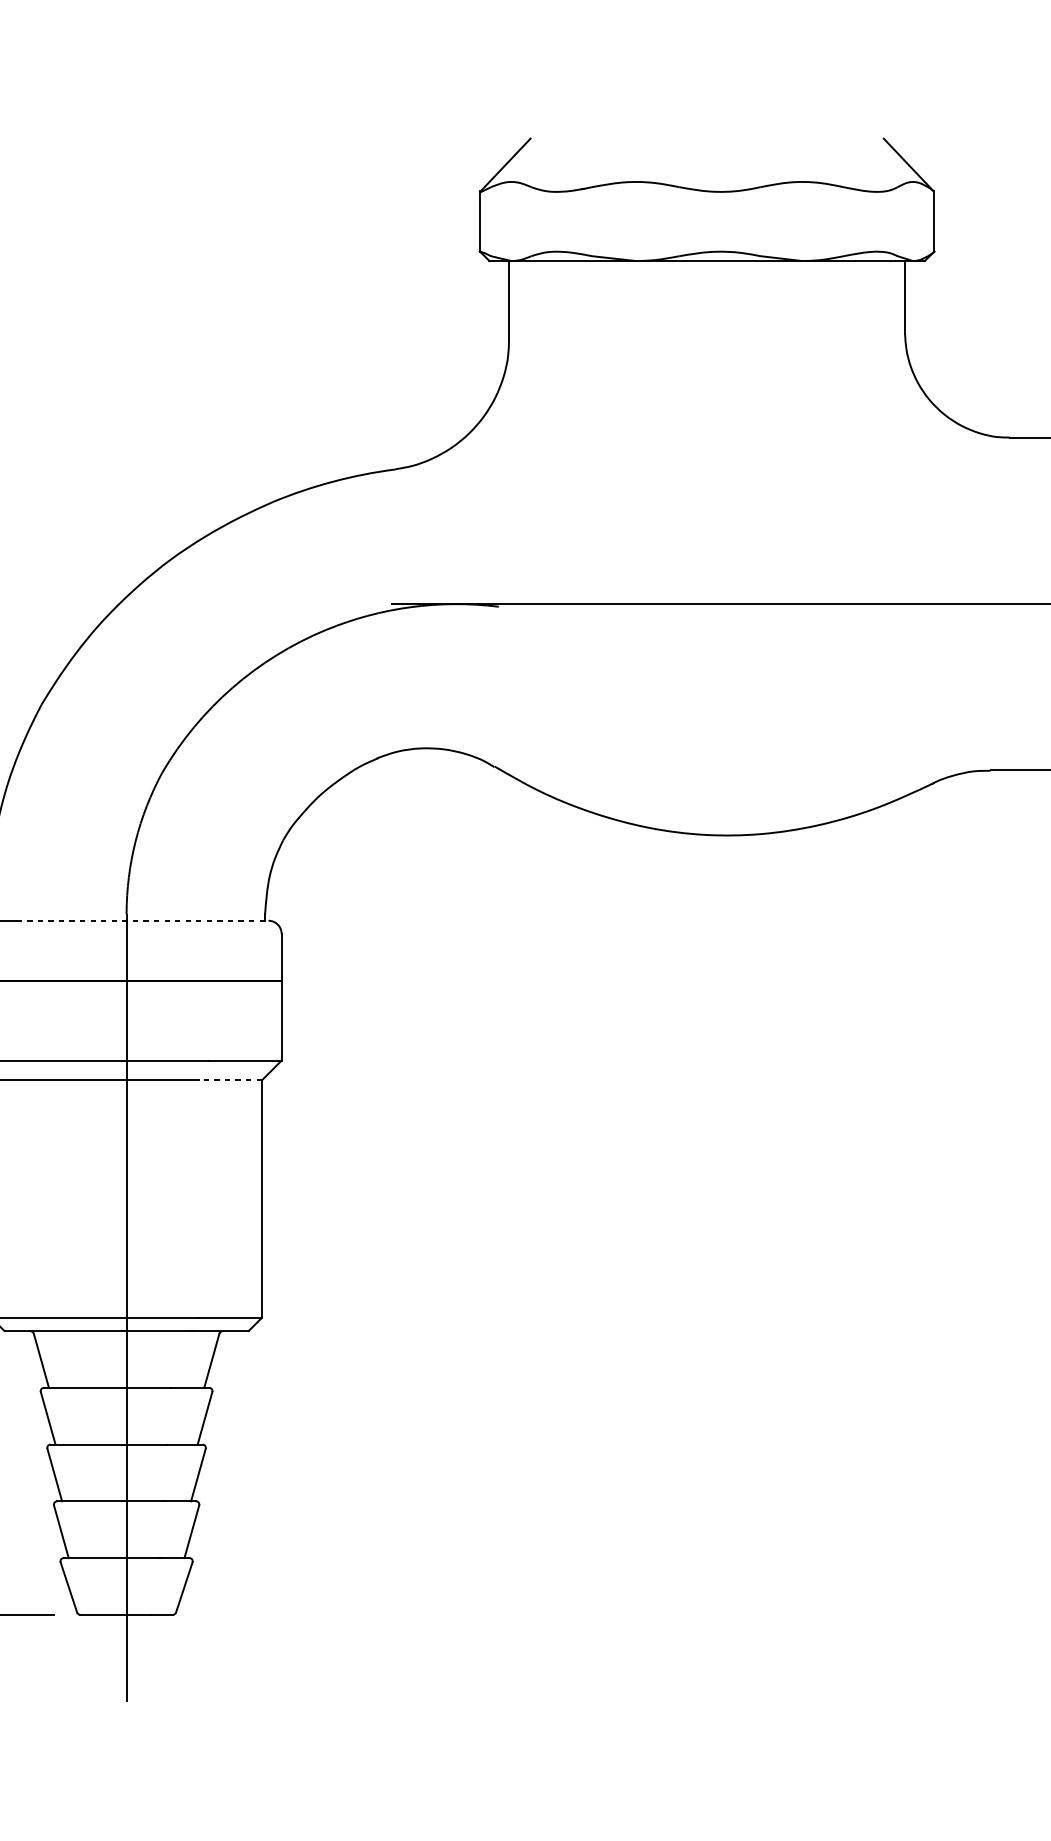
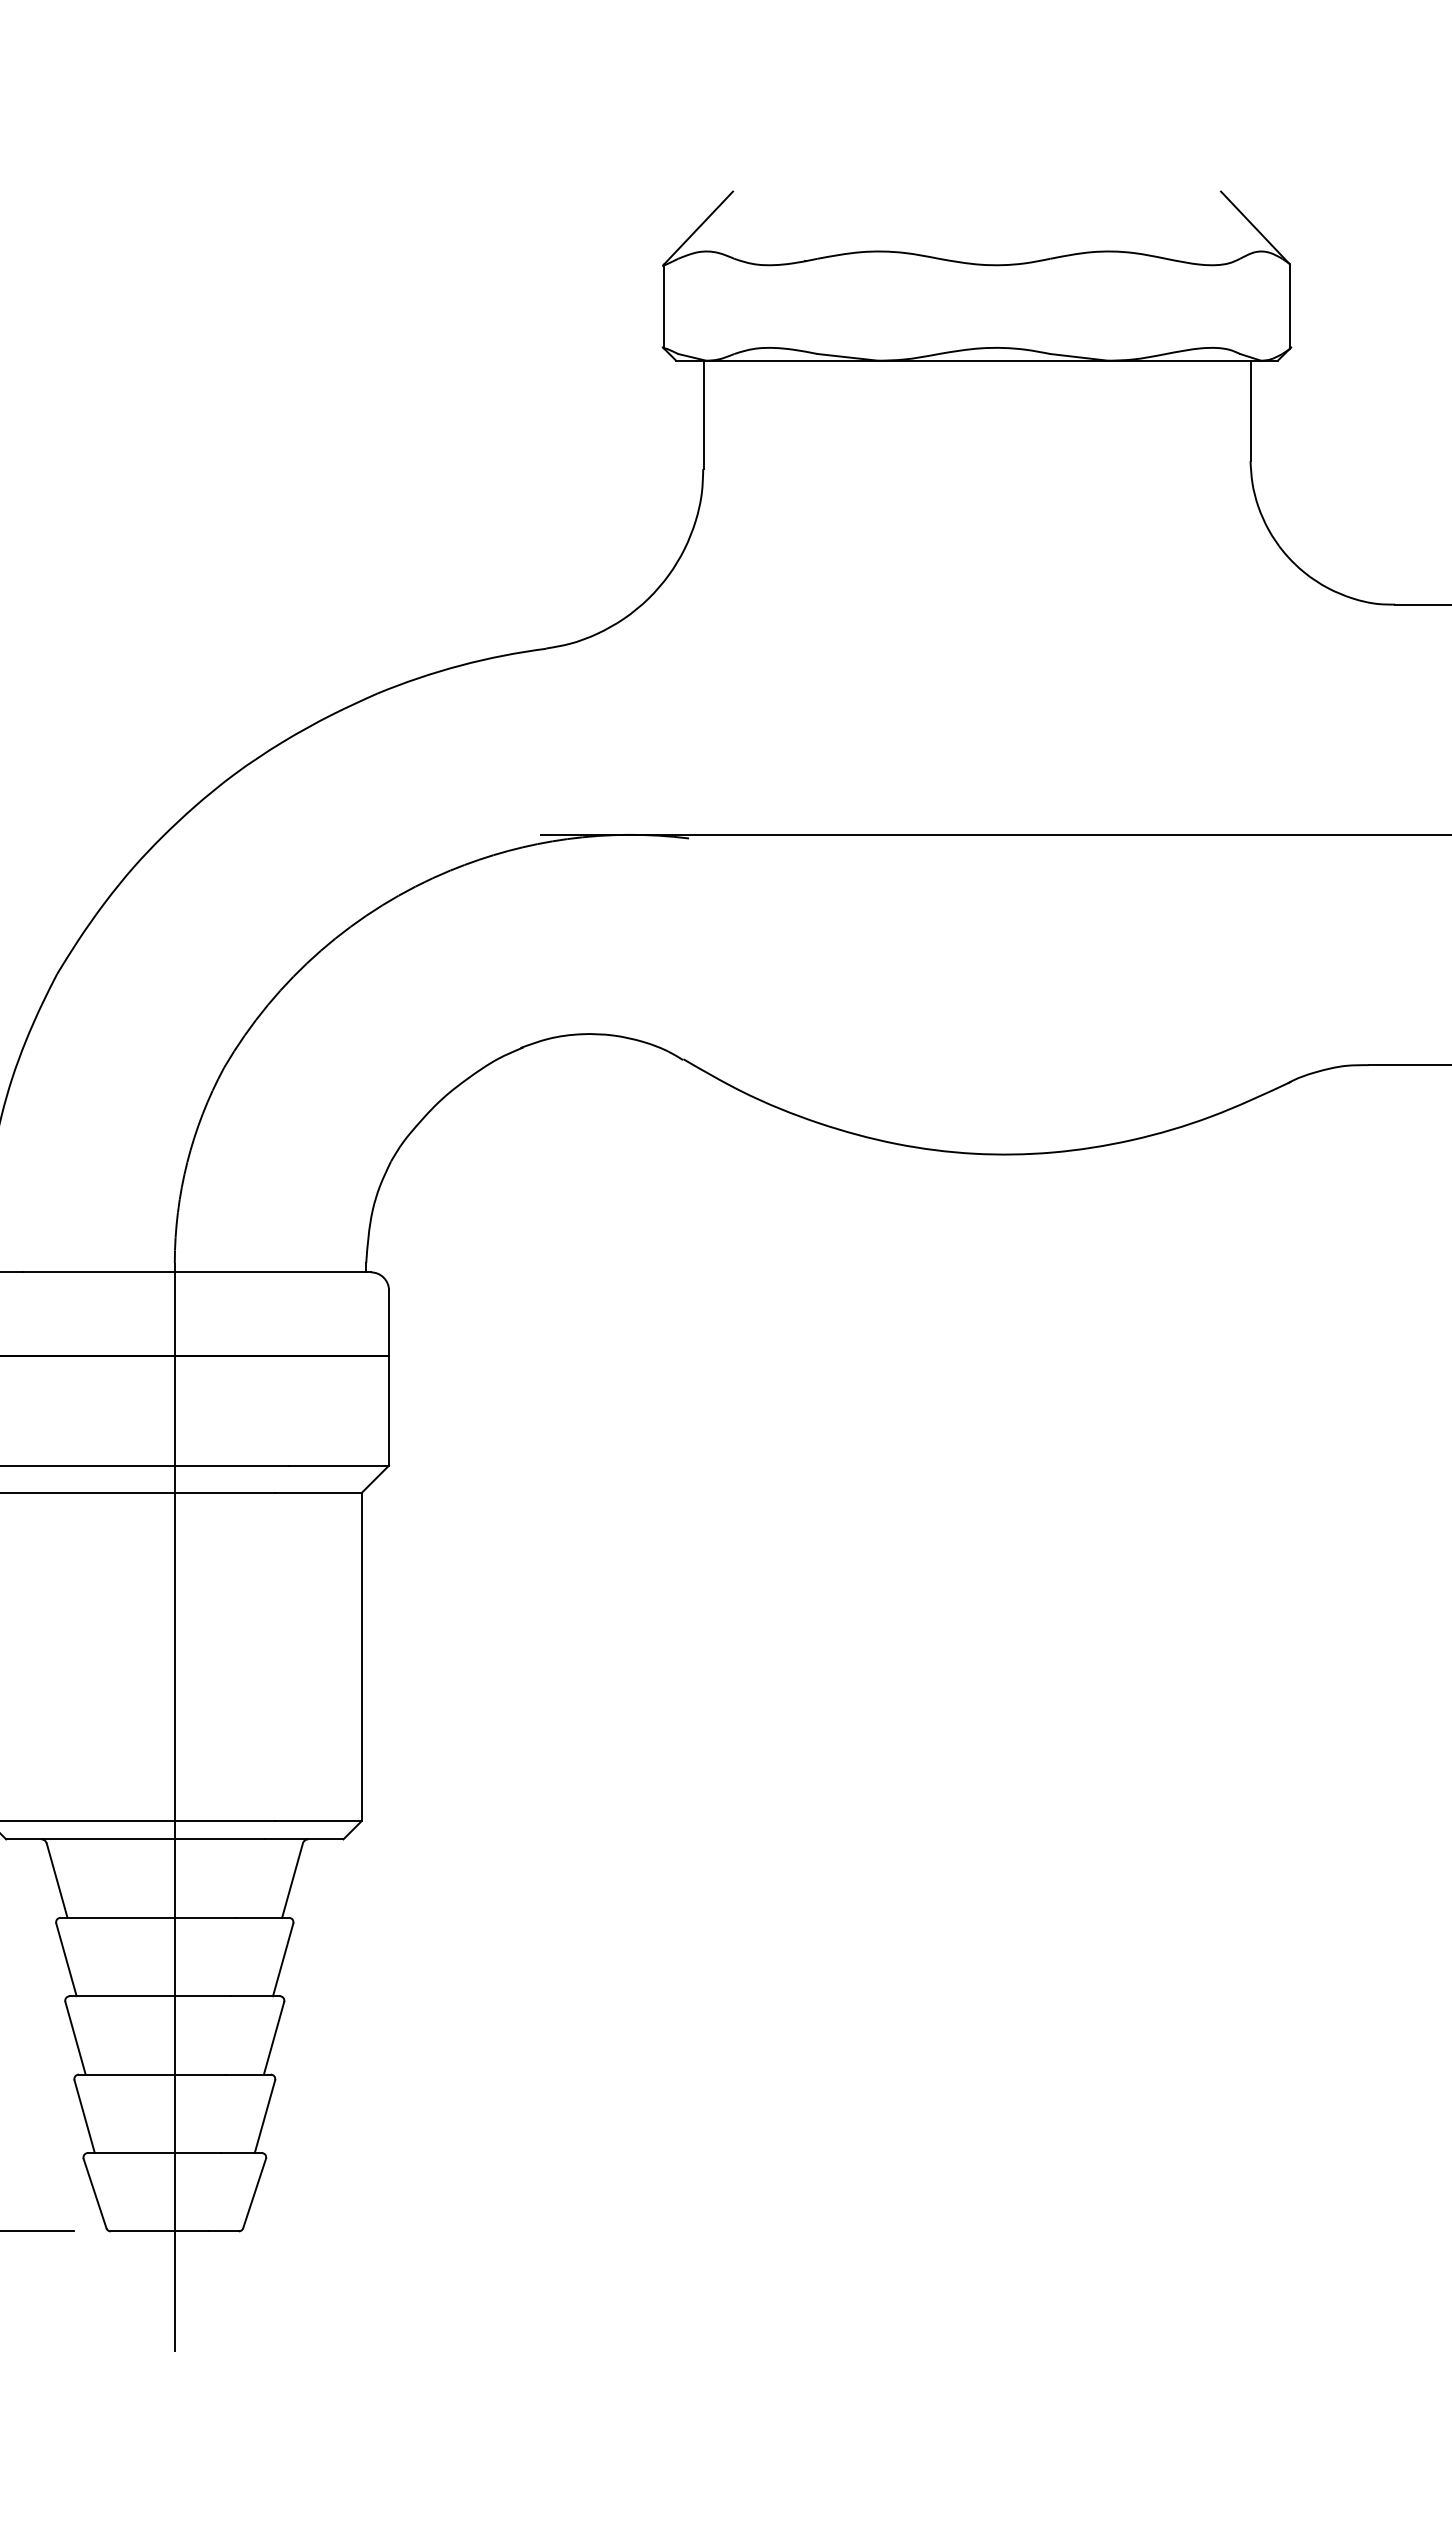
line: (142, 920) -> (196, 1272), dashed -> solid
line: (230, 1080) -> (318, 1492), dashed -> solid

